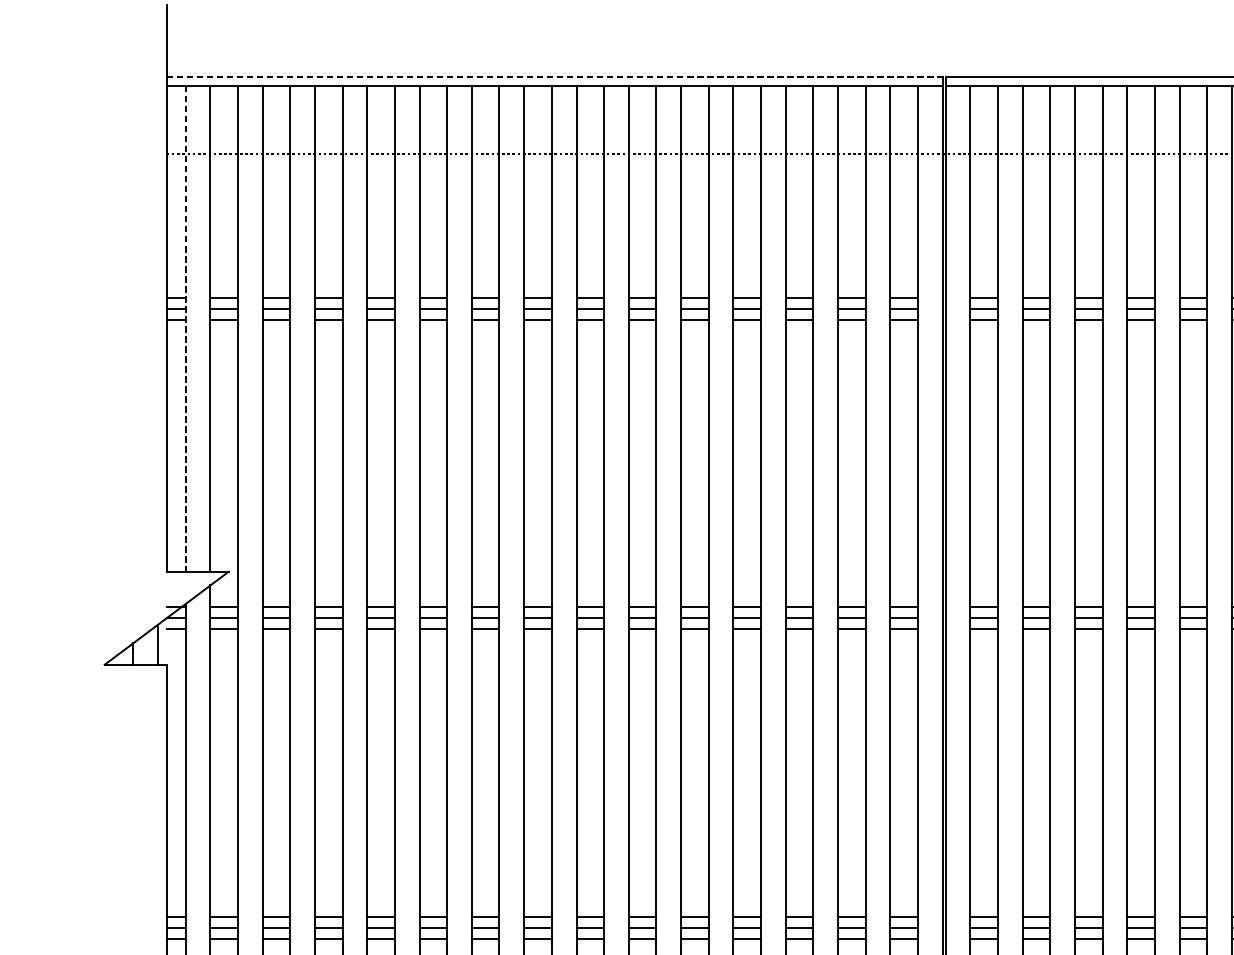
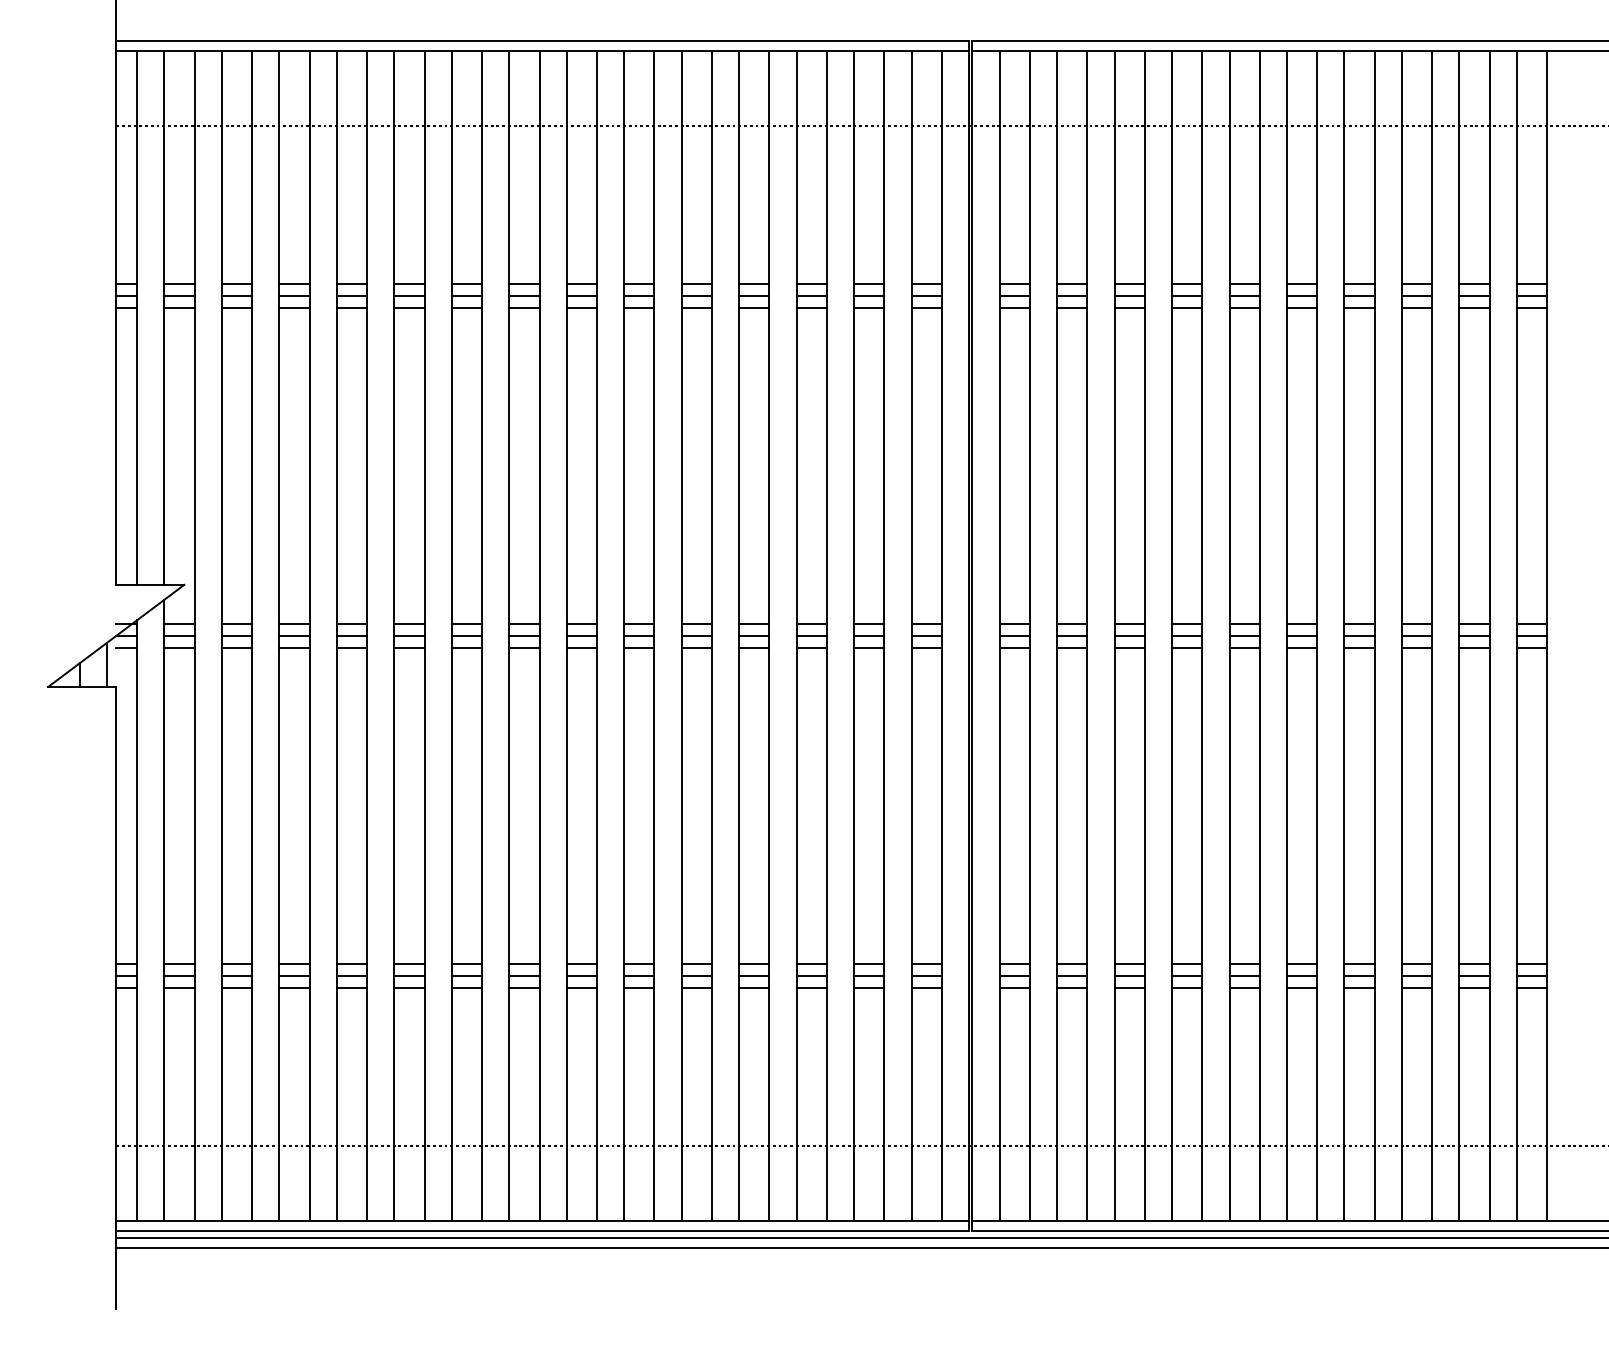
line: (555, 76) -> (543, 40), dashed -> solid
line: (185, 328) -> (137, 317), dashed -> solid

